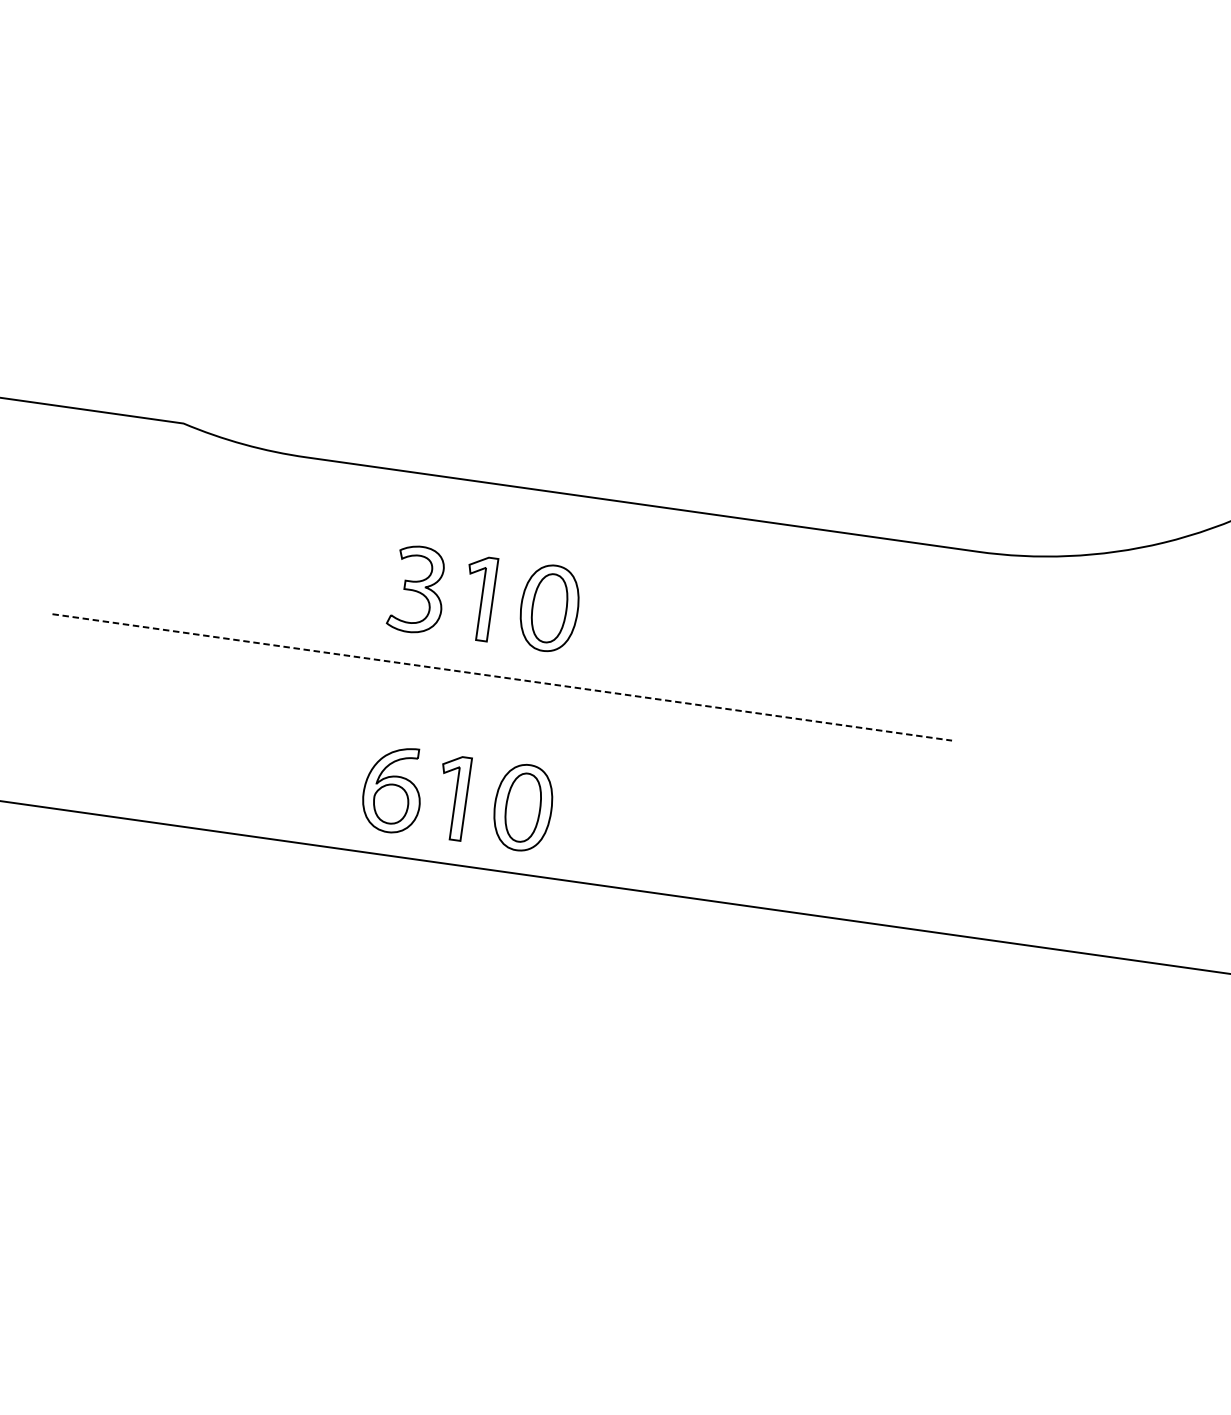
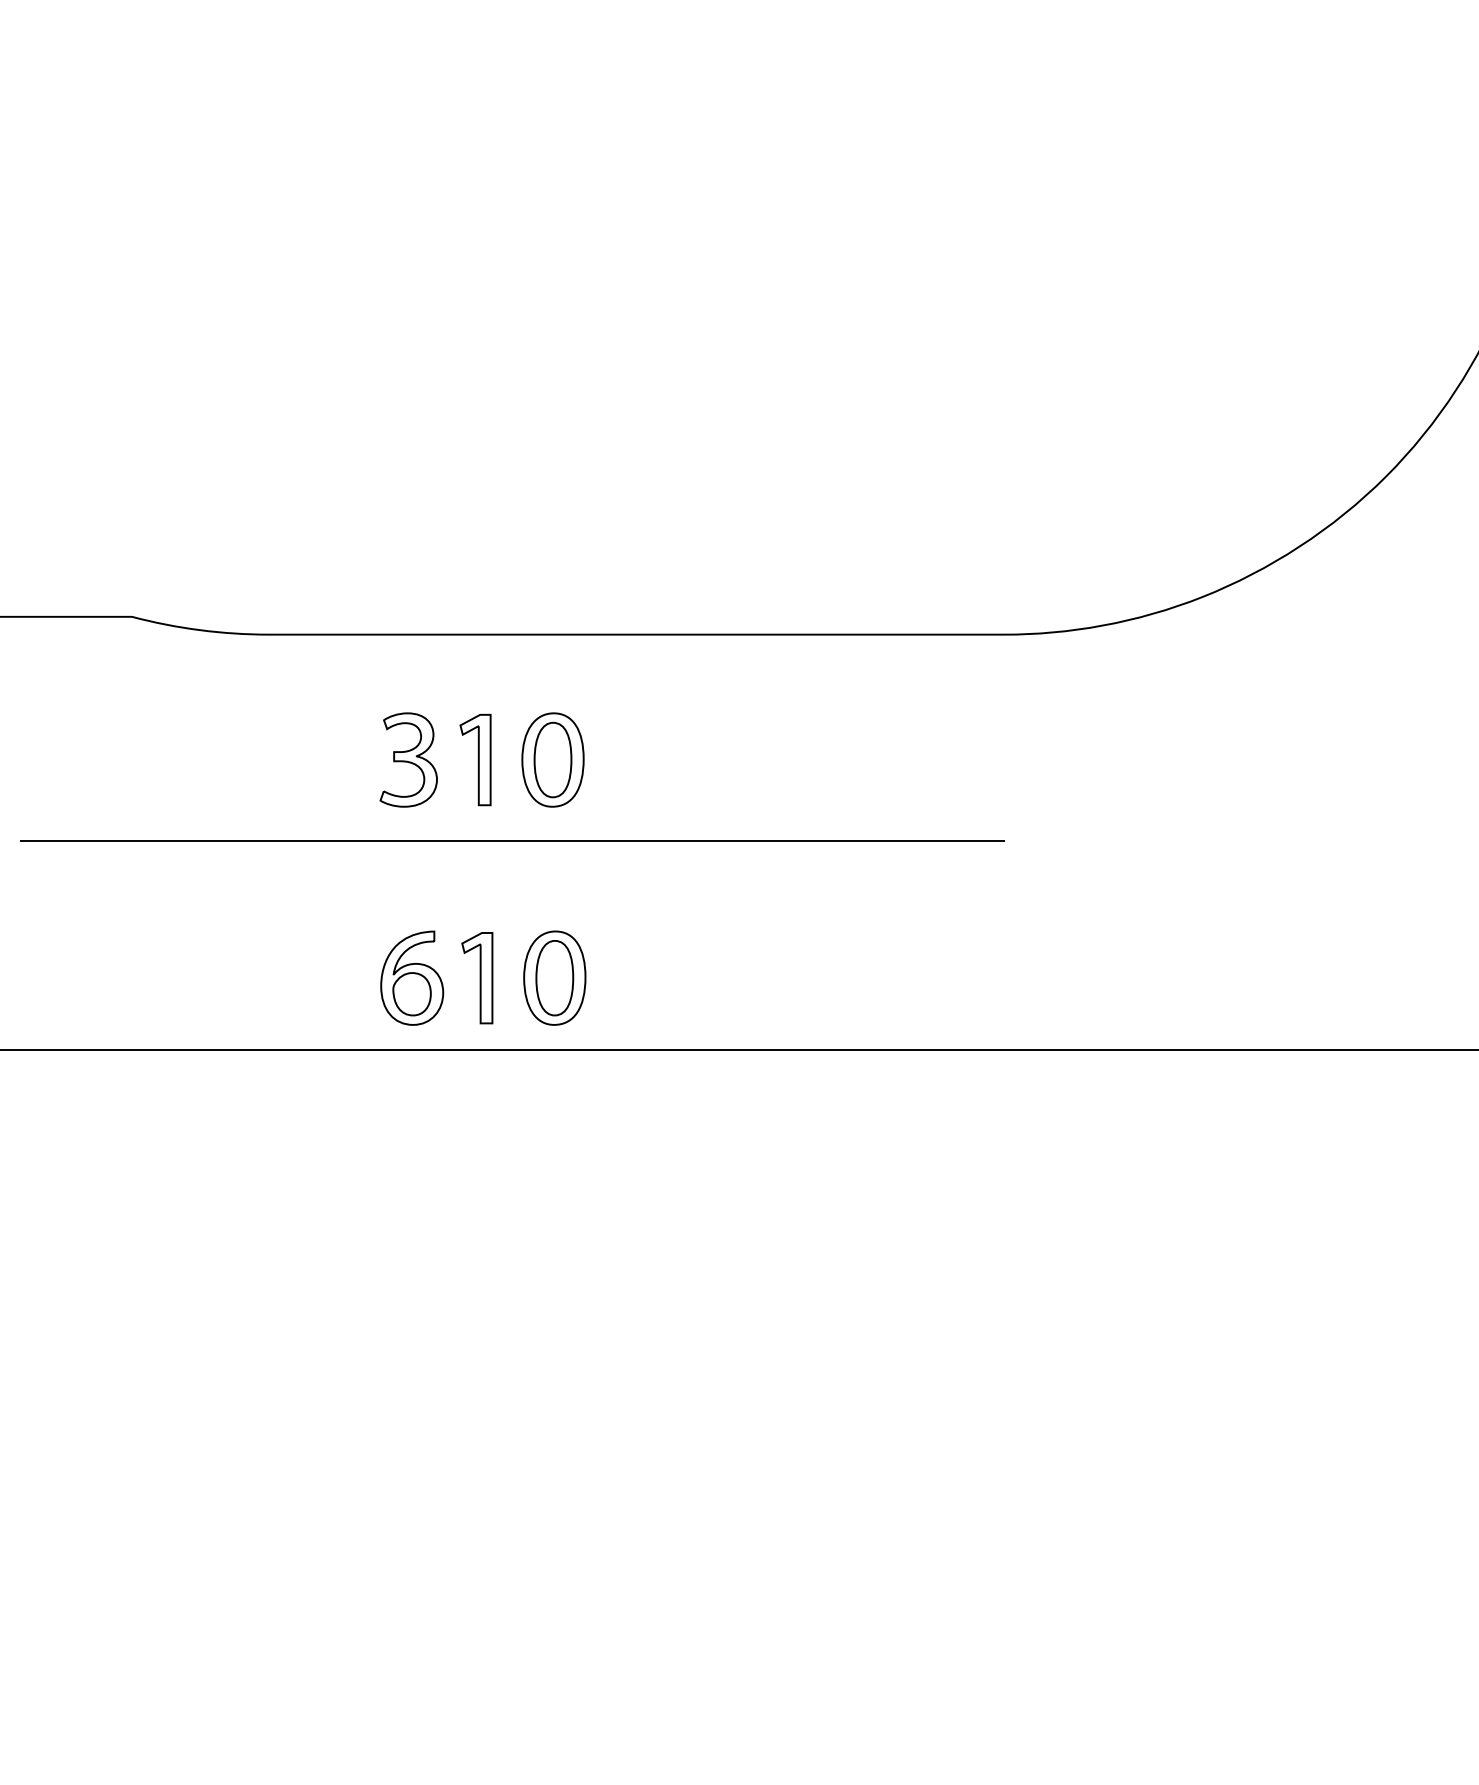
line: (502, 677) -> (512, 841), dashed -> solid

